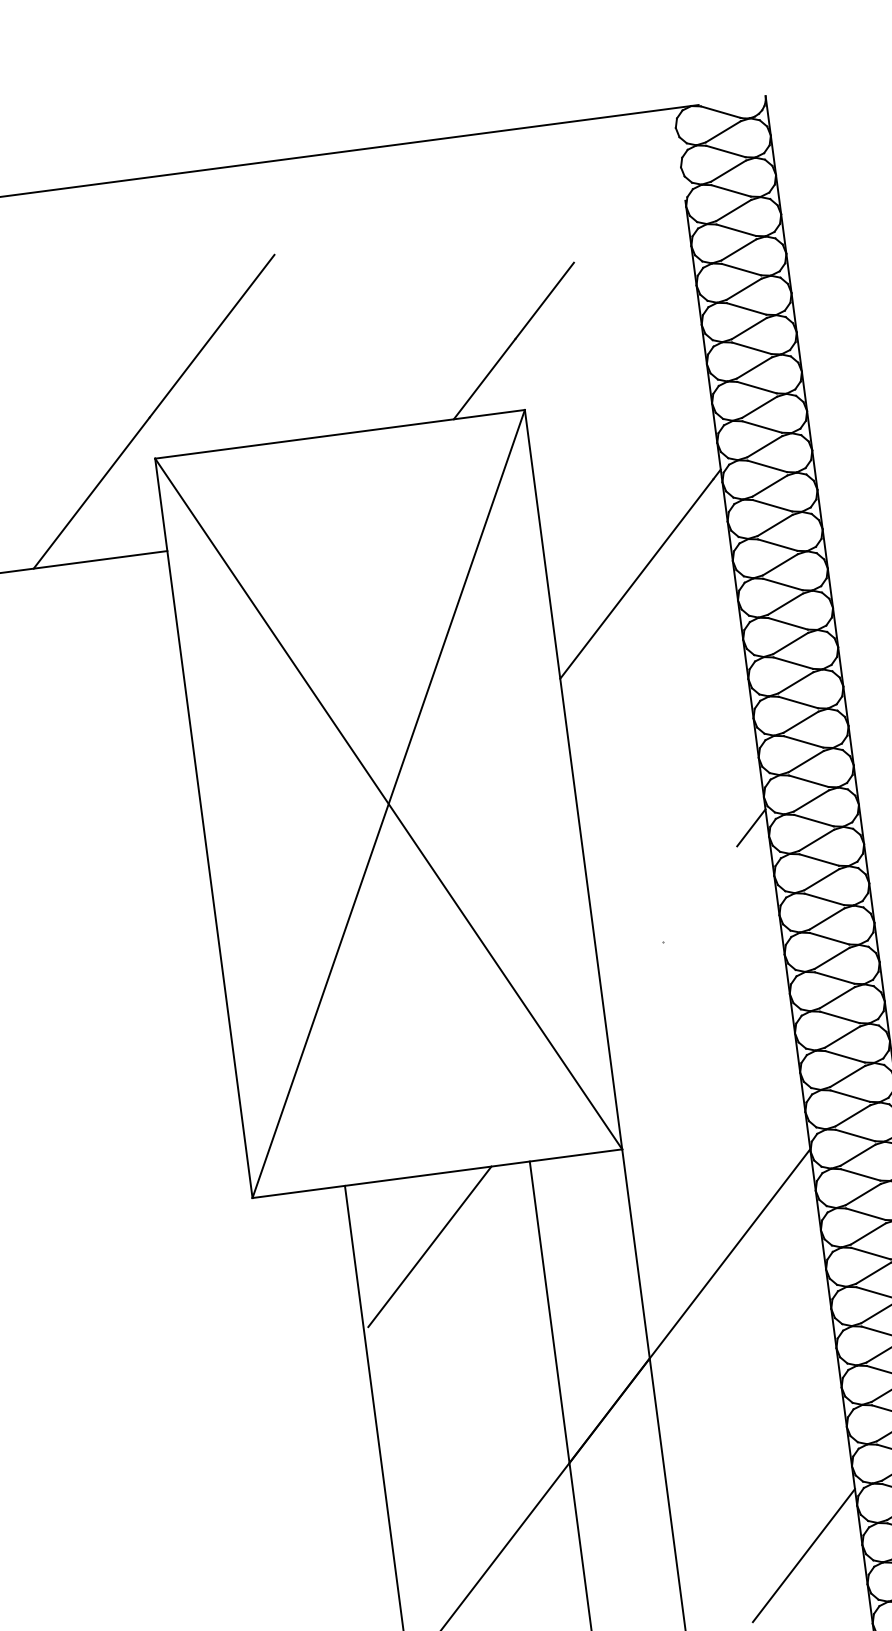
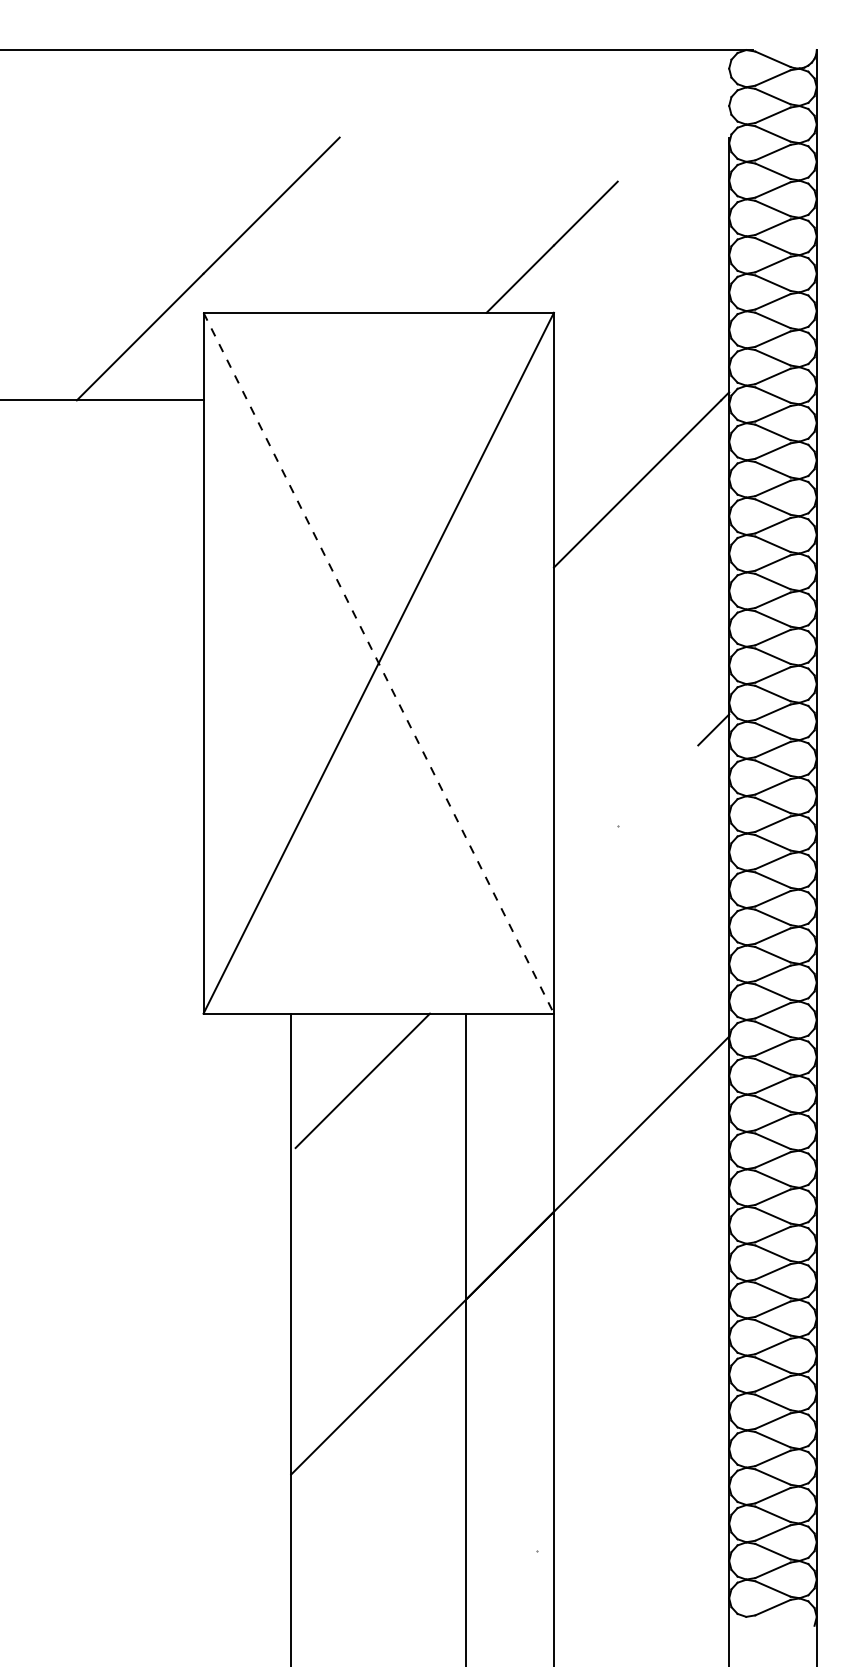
line: (388, 804) -> (378, 663), solid -> dashed
line: (804, 1555) -> (673, 1414), removed

